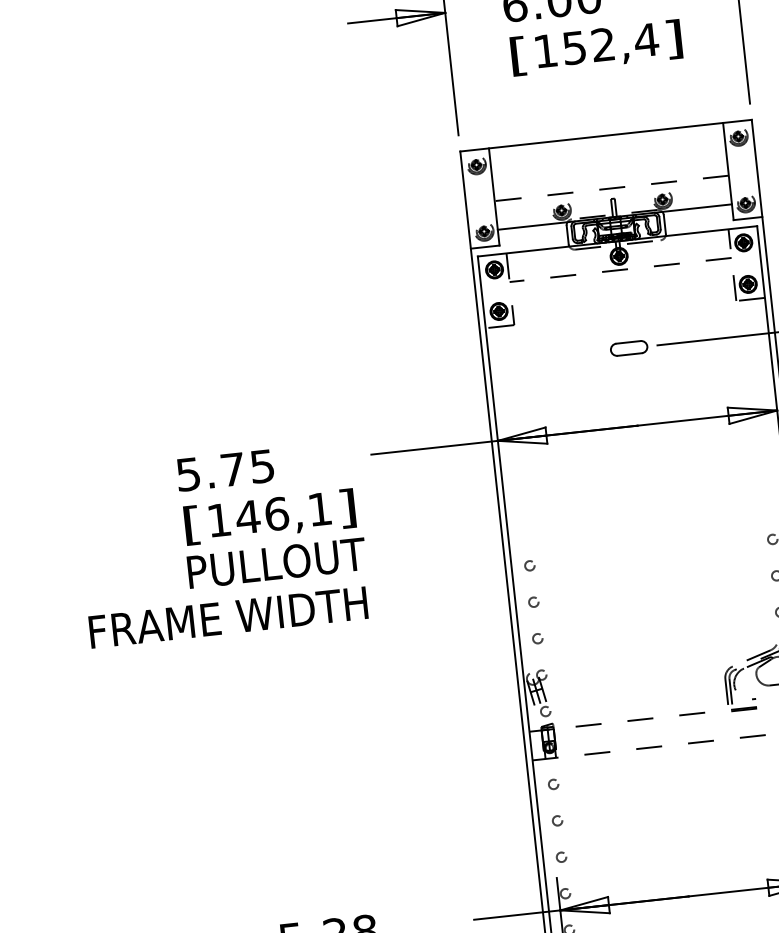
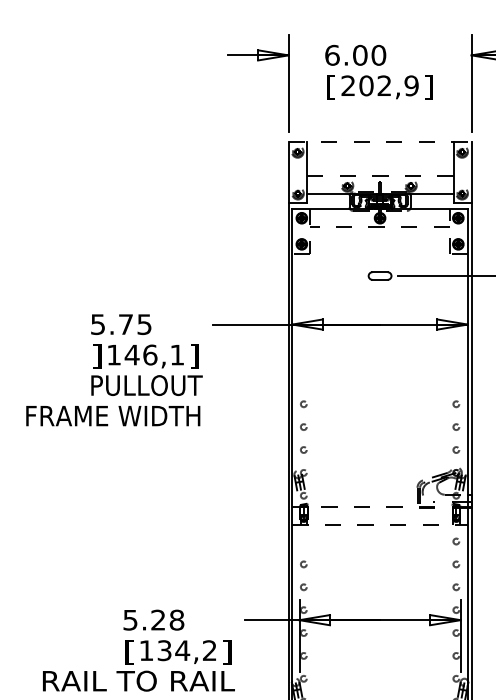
text: (596, 44) -> (380, 85), 152,4 -> 202,9
line: (606, 135) -> (380, 142), solid -> dashed
text: (191, 525) -> (96, 356), [ -> ]
circle: (553, 784) -> (303, 541), removed

